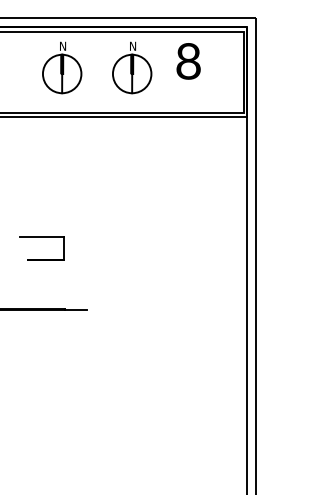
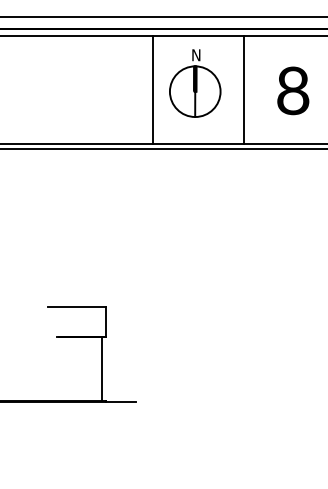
text: (188, 61) -> (293, 91), moved
part: (62, 67) -> (103, 83), removed
line: (99, 72) -> (152, 89), added
line: (169, 72) -> (244, 89), added
line: (61, 284) -> (102, 368), added

